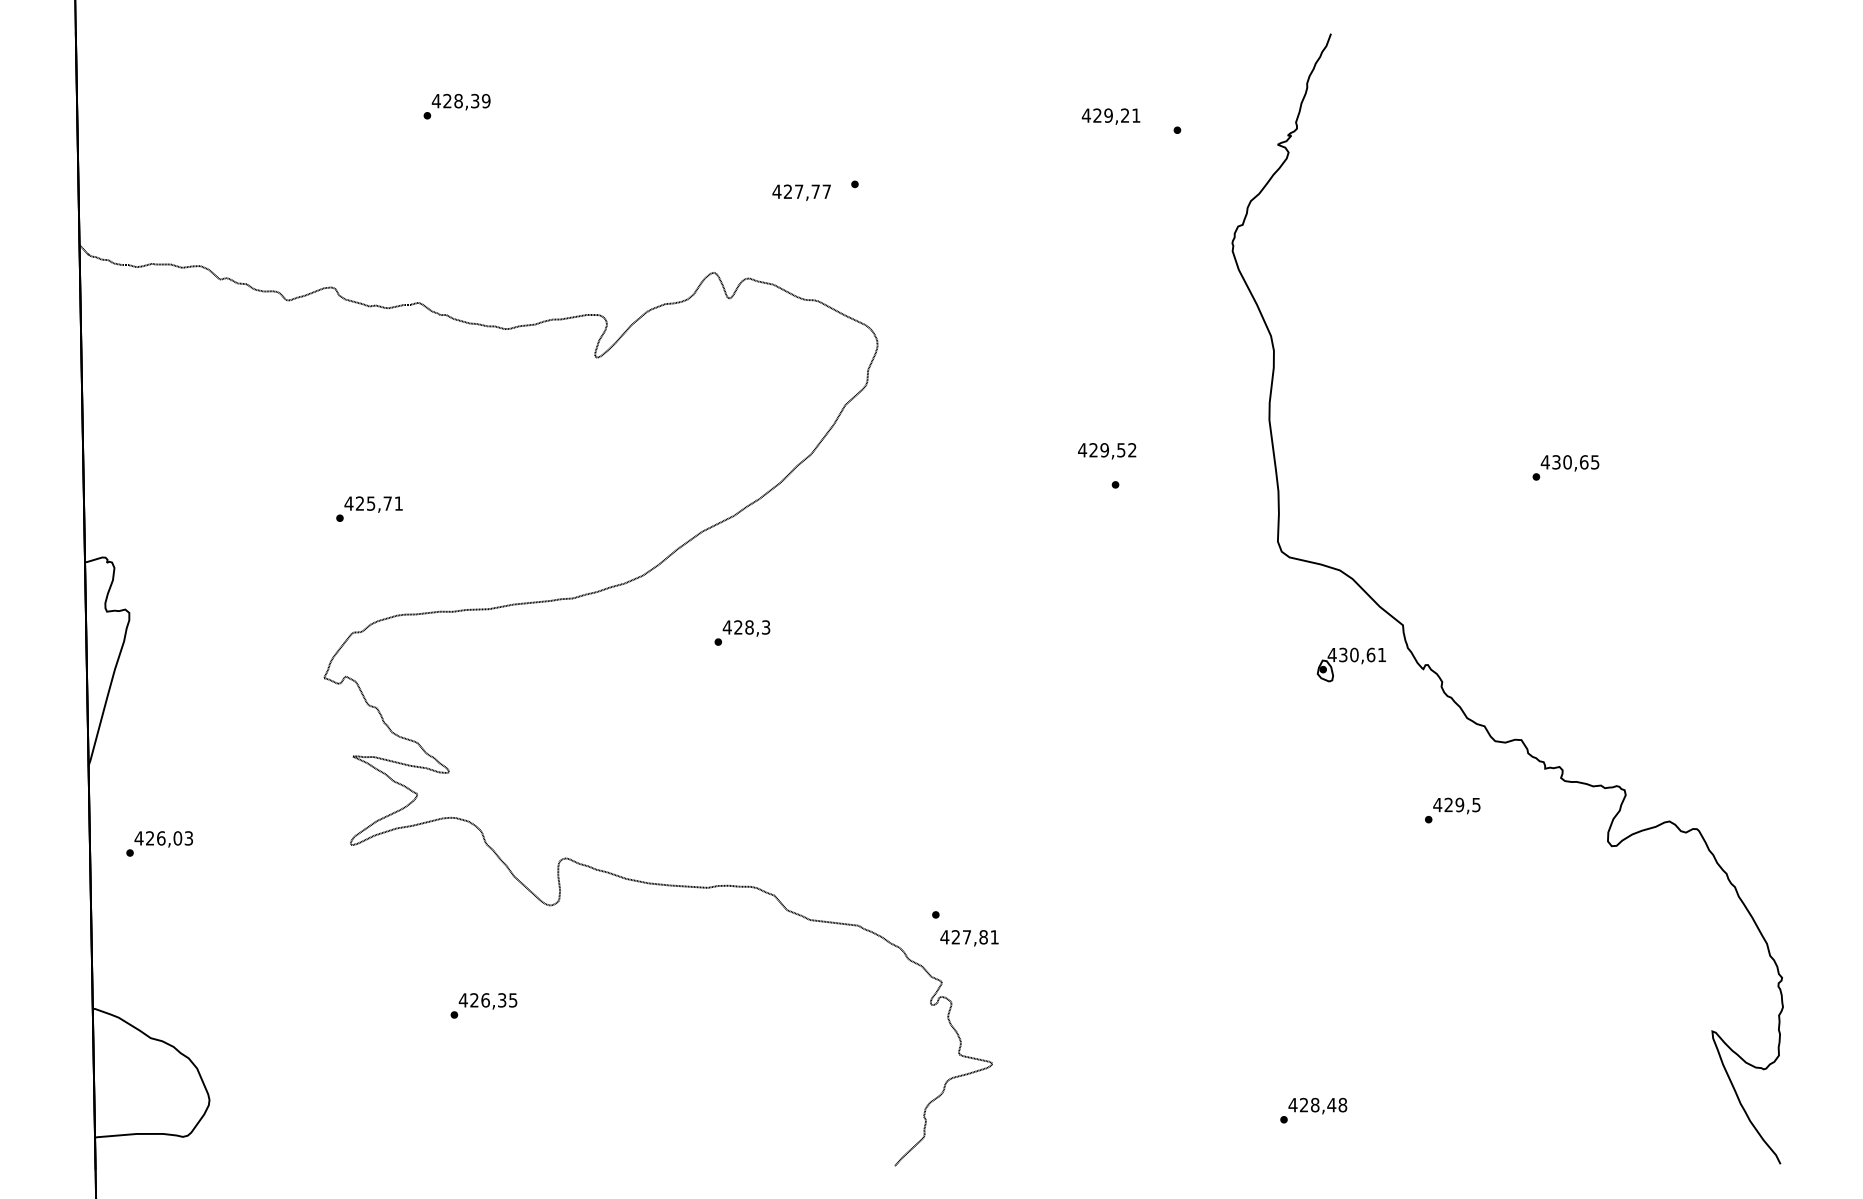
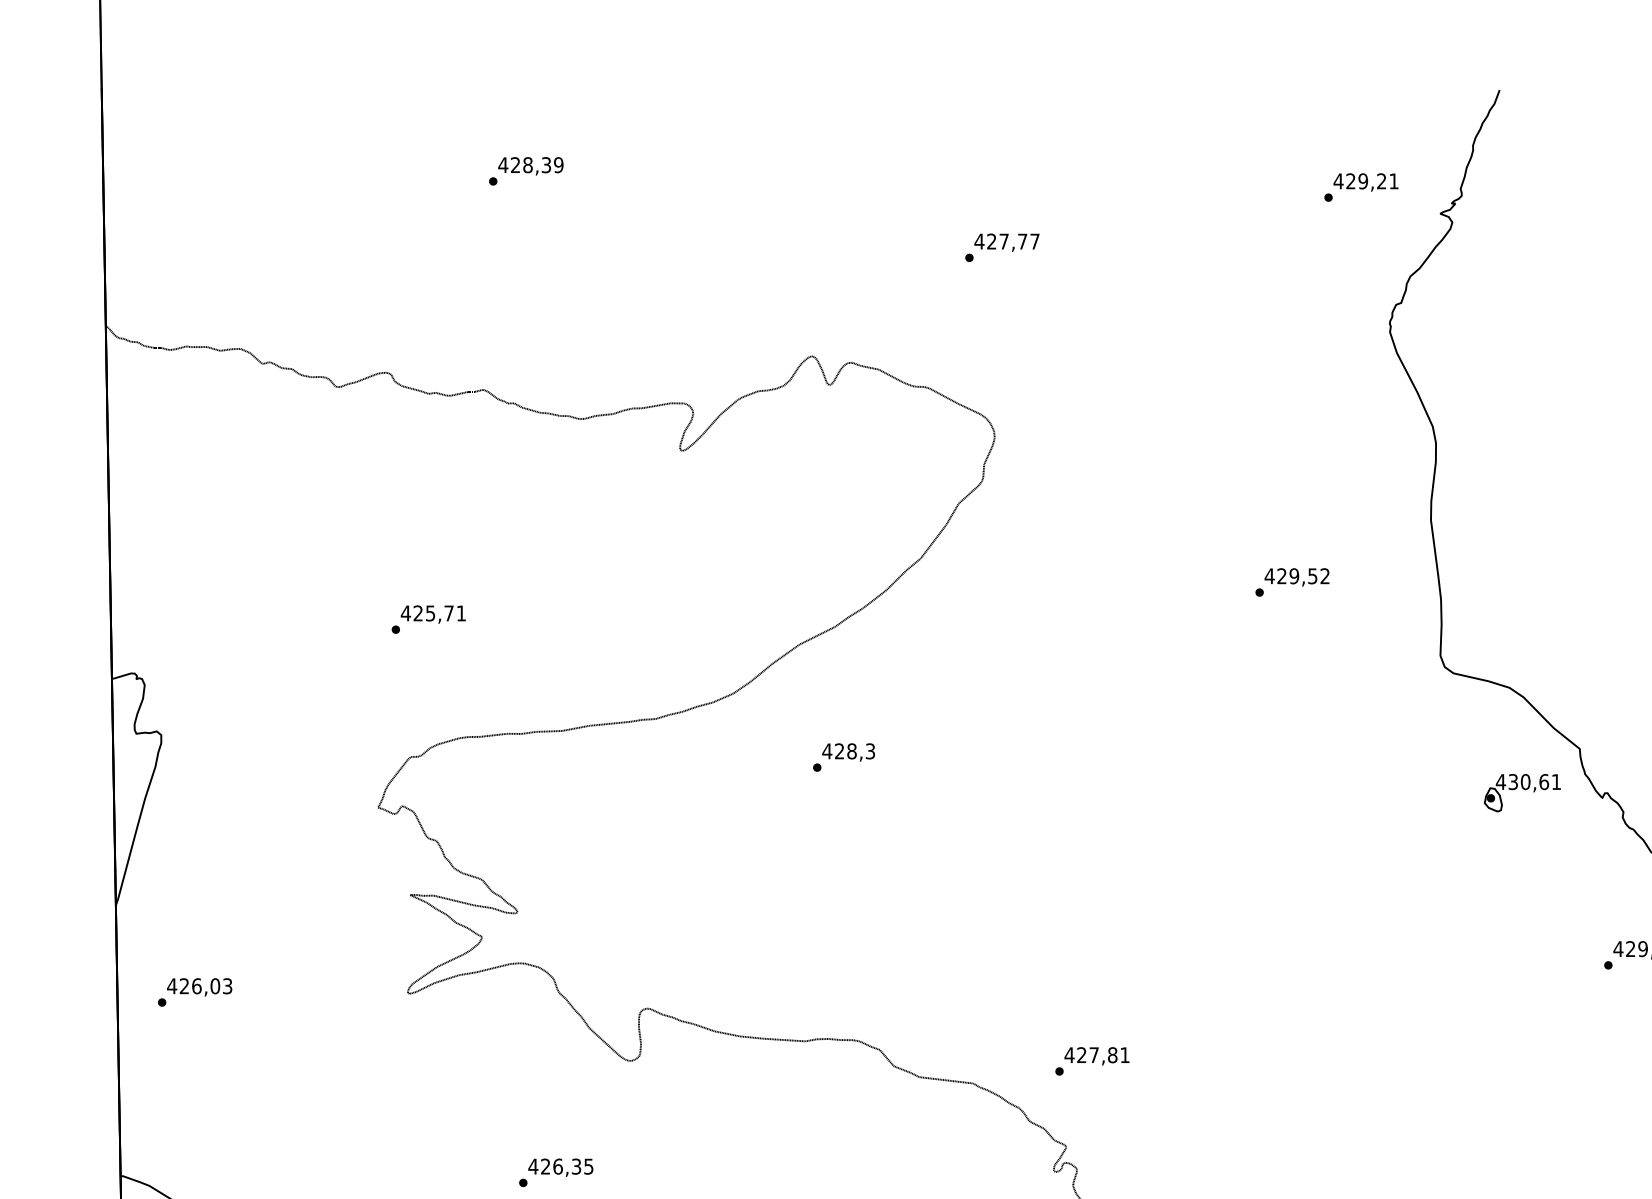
text: (1110, 116) -> (1365, 182), moved
text: (801, 192) -> (1006, 242), moved
text: (1107, 451) -> (1297, 577), moved
text: (969, 938) -> (1096, 1056), moved

